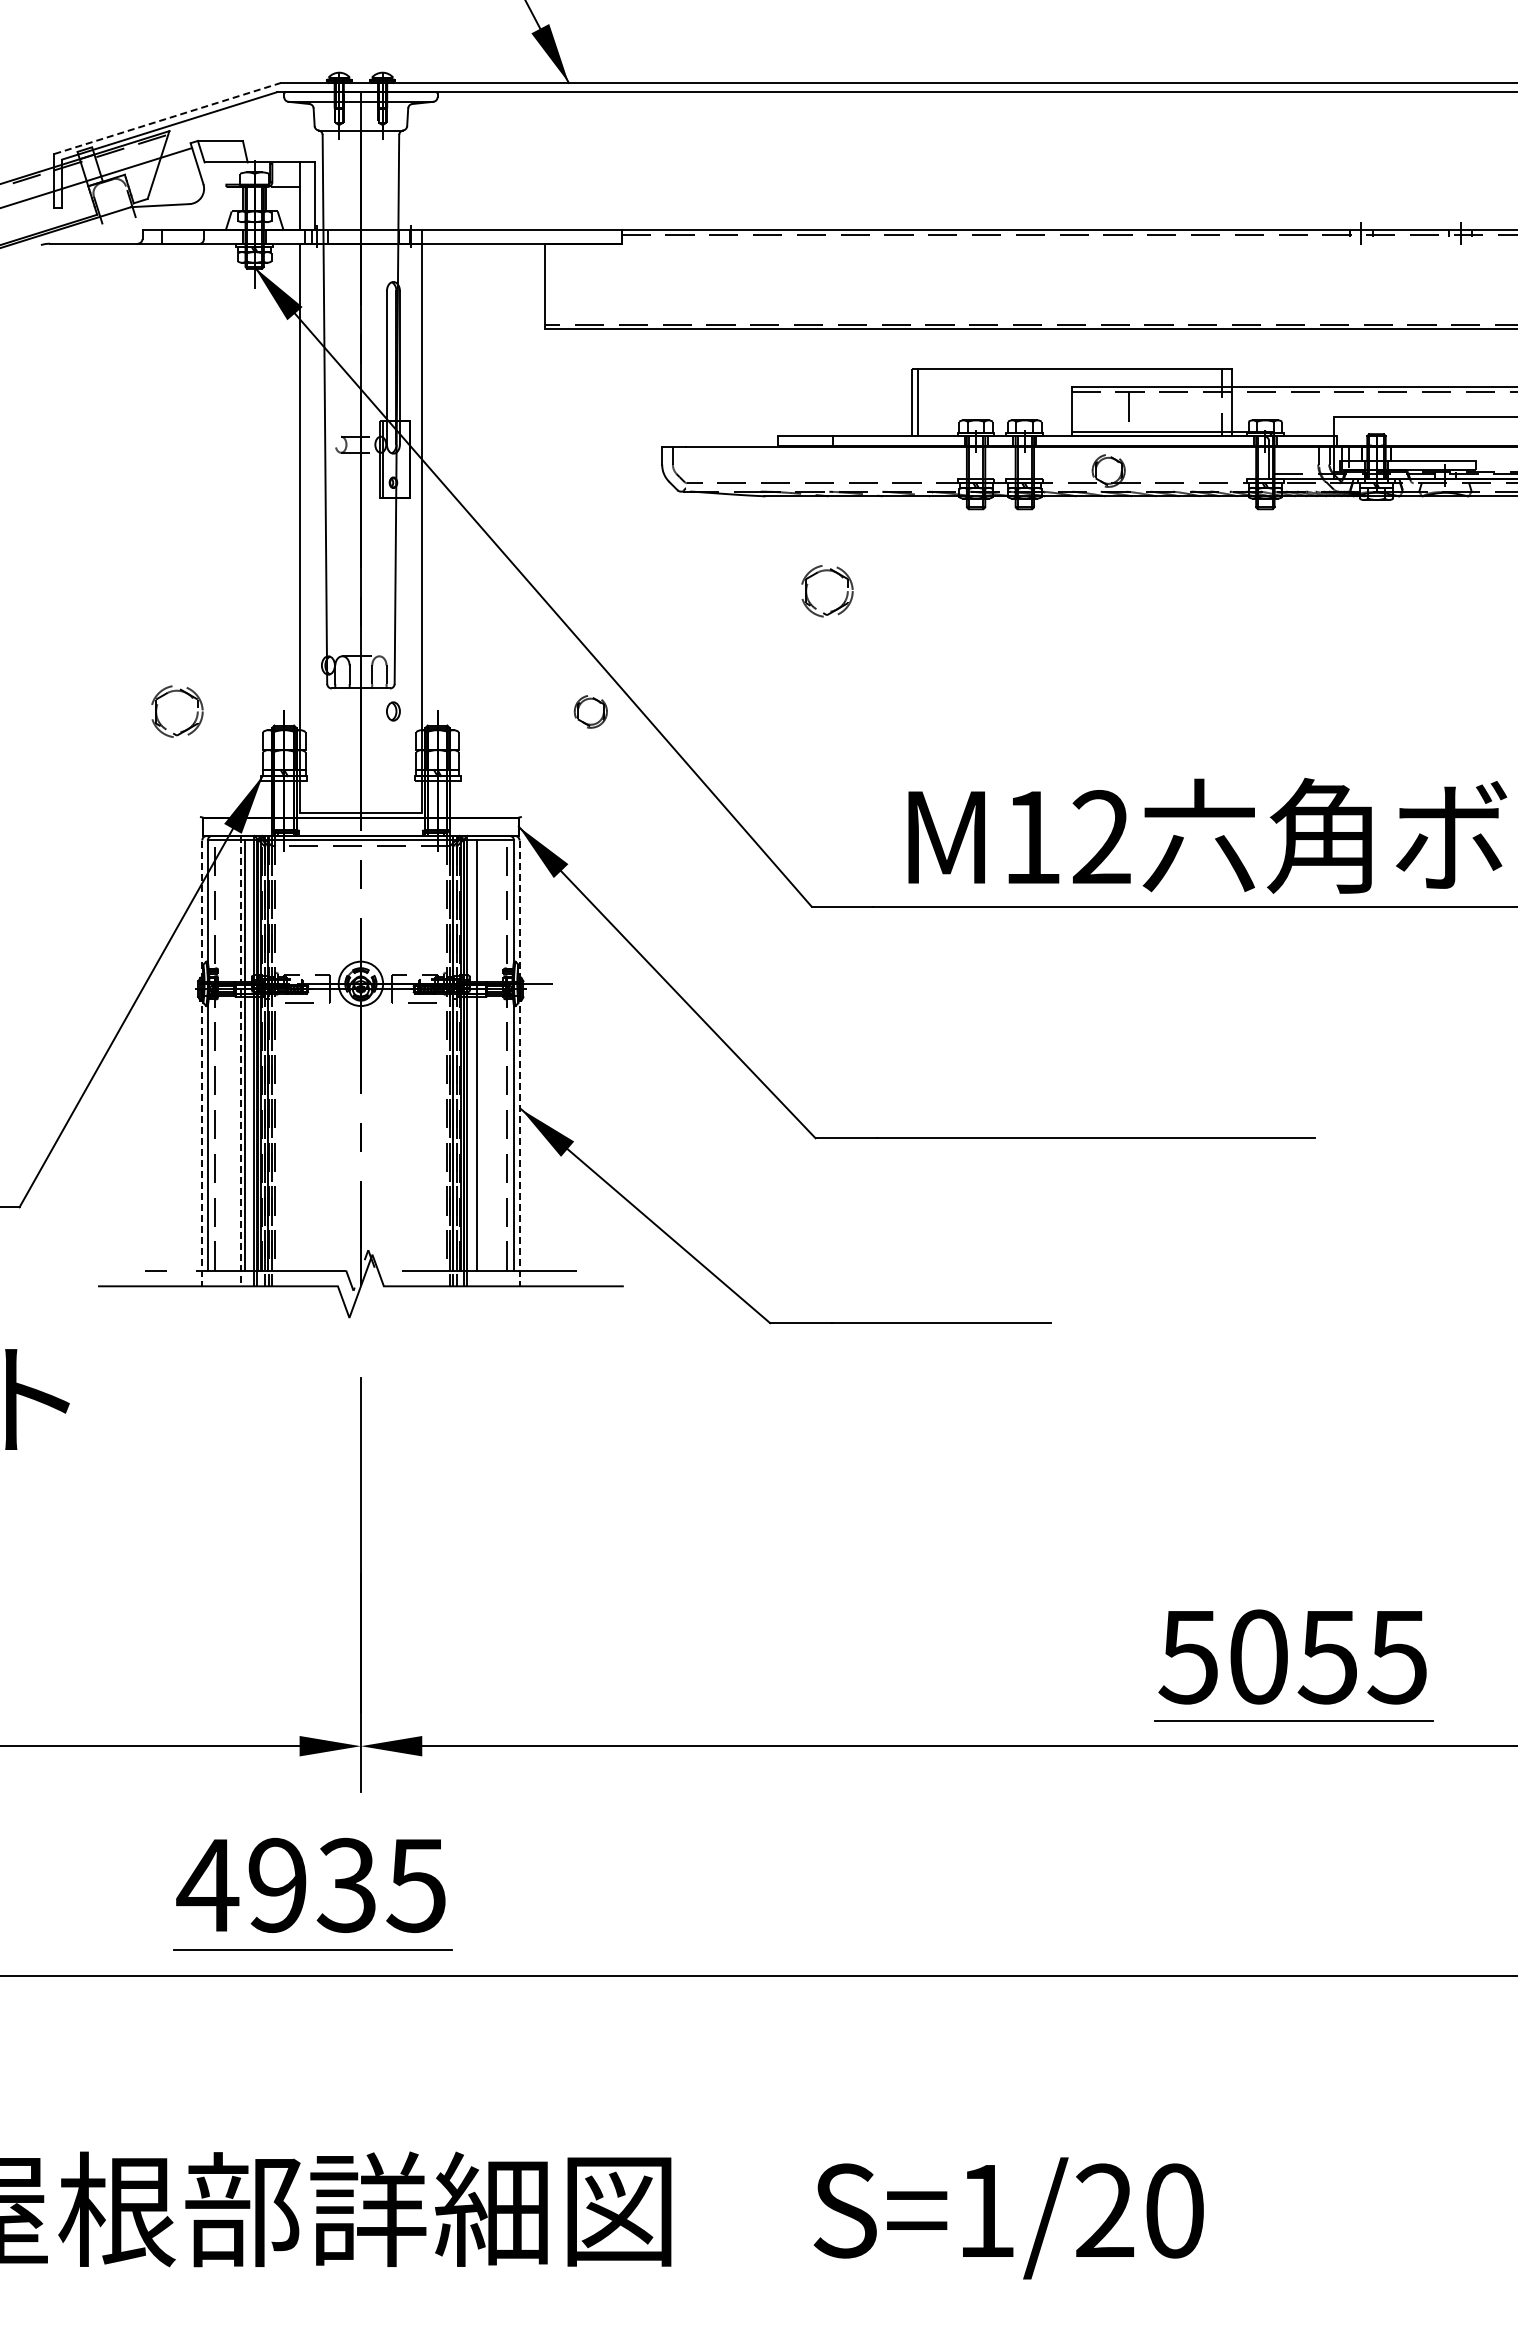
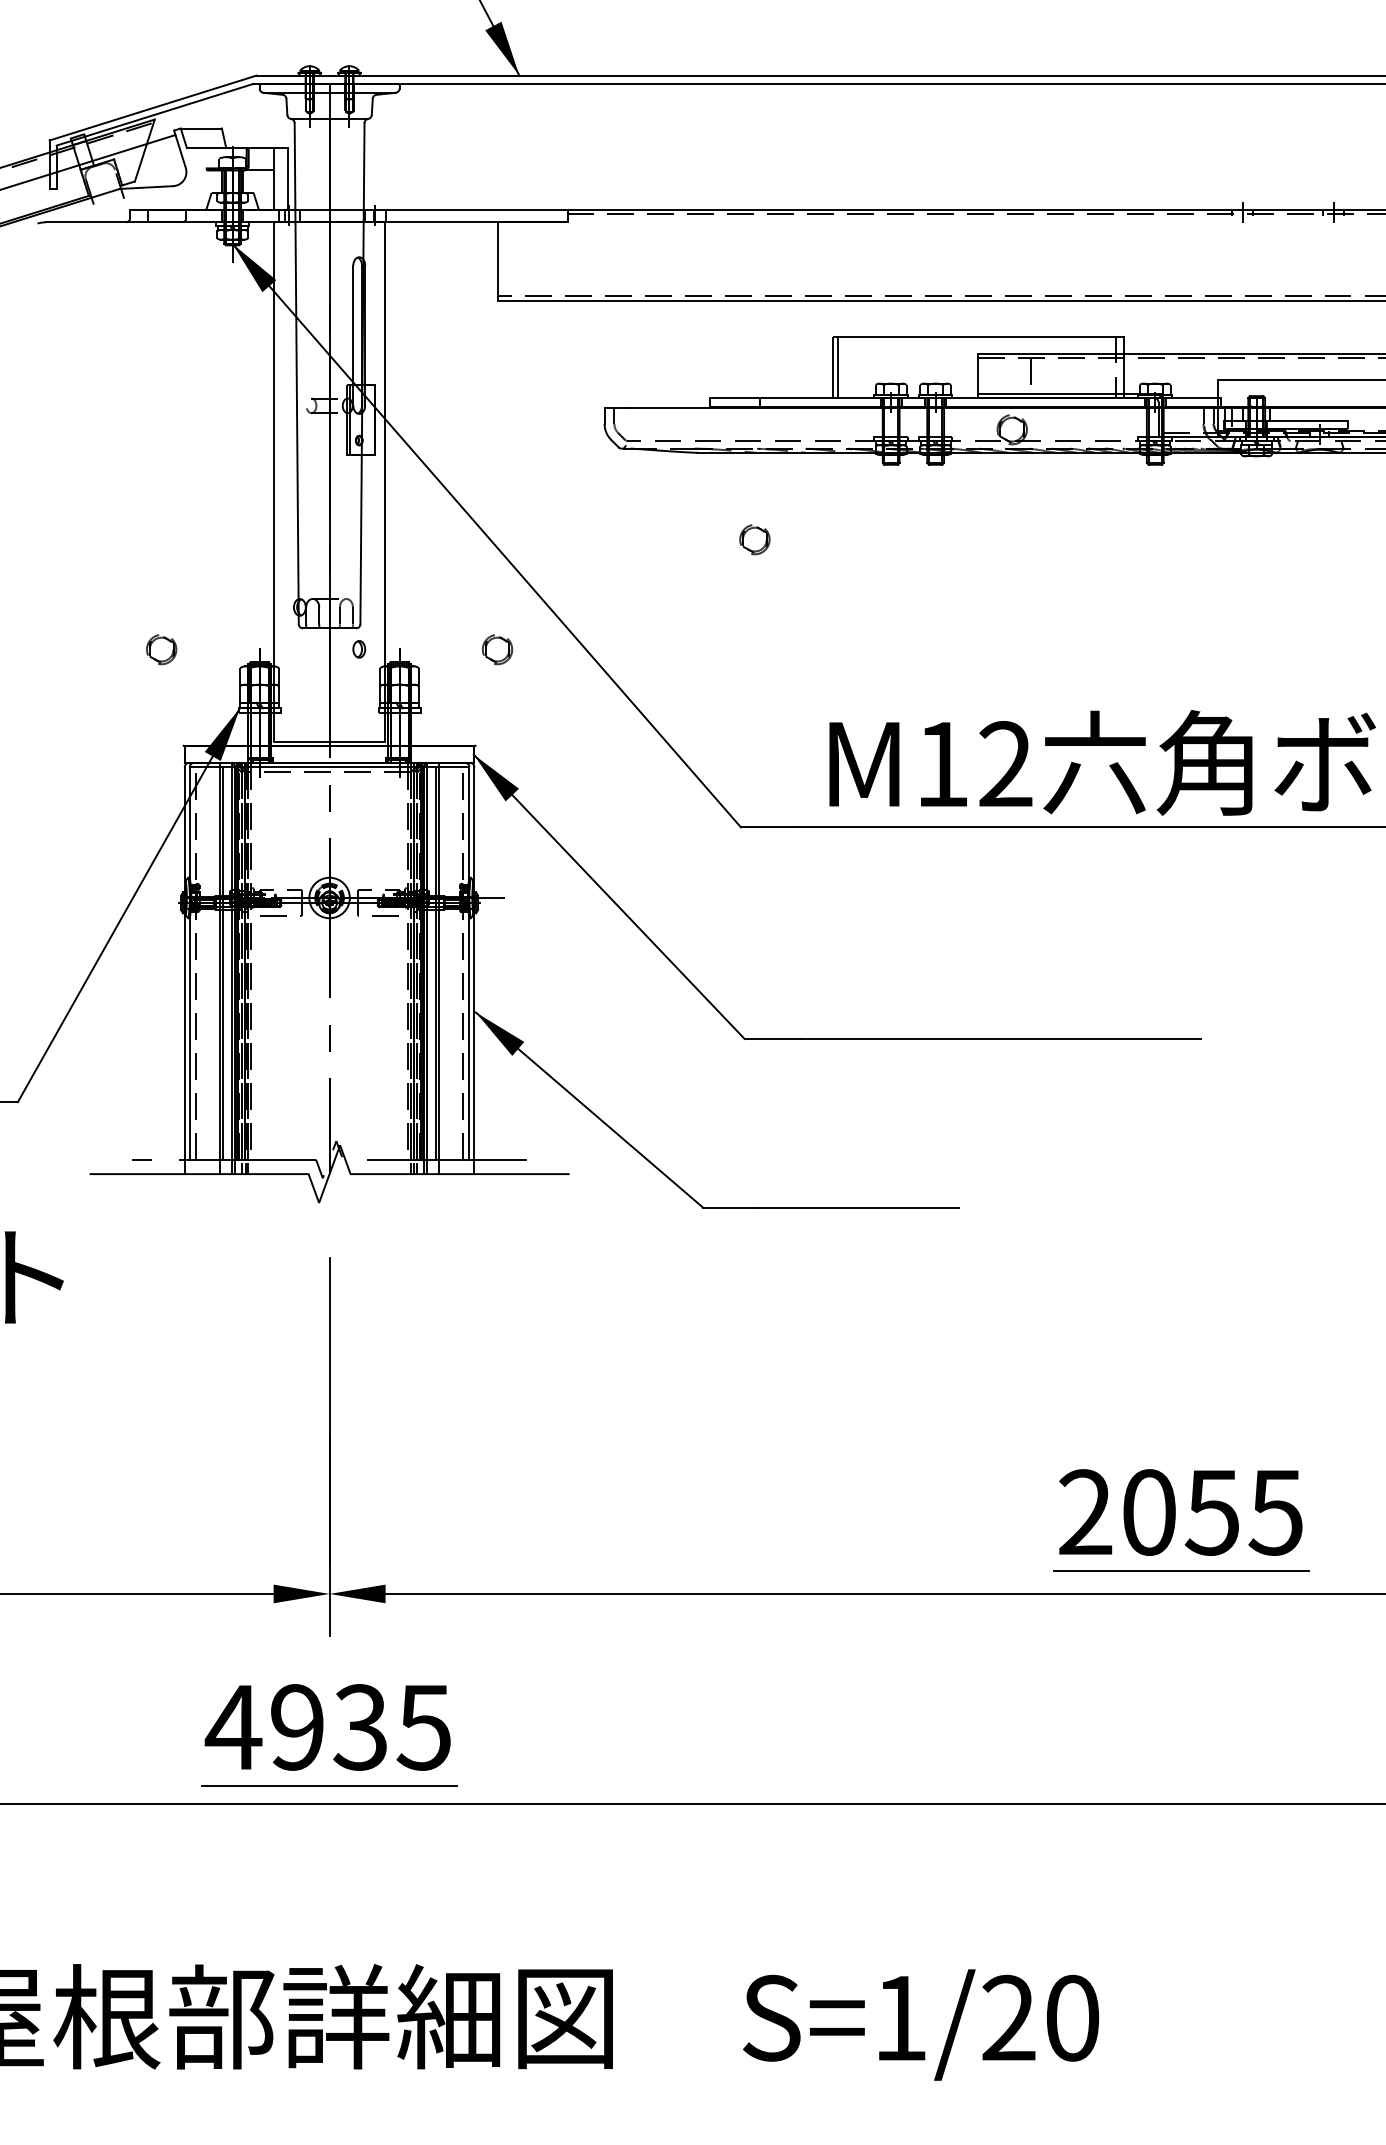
line: (167, 118) -> (153, 108), dashed -> solid
part: (826, 591) -> (754, 539), size x0.62
part: (176, 711) -> (161, 649), size x0.62
part: (590, 711) -> (497, 649), moved
line: (481, 1060) -> (439, 967), added
line: (240, 1061) -> (219, 968), dashed -> solid
line: (202, 1063) -> (184, 970), dashed -> solid
line: (519, 1063) -> (474, 970), dashed -> solid
text: (1188, 1656) -> (1085, 1512), 5055 -> 2055
part: (305, 1893) -> (322, 1734), moved

